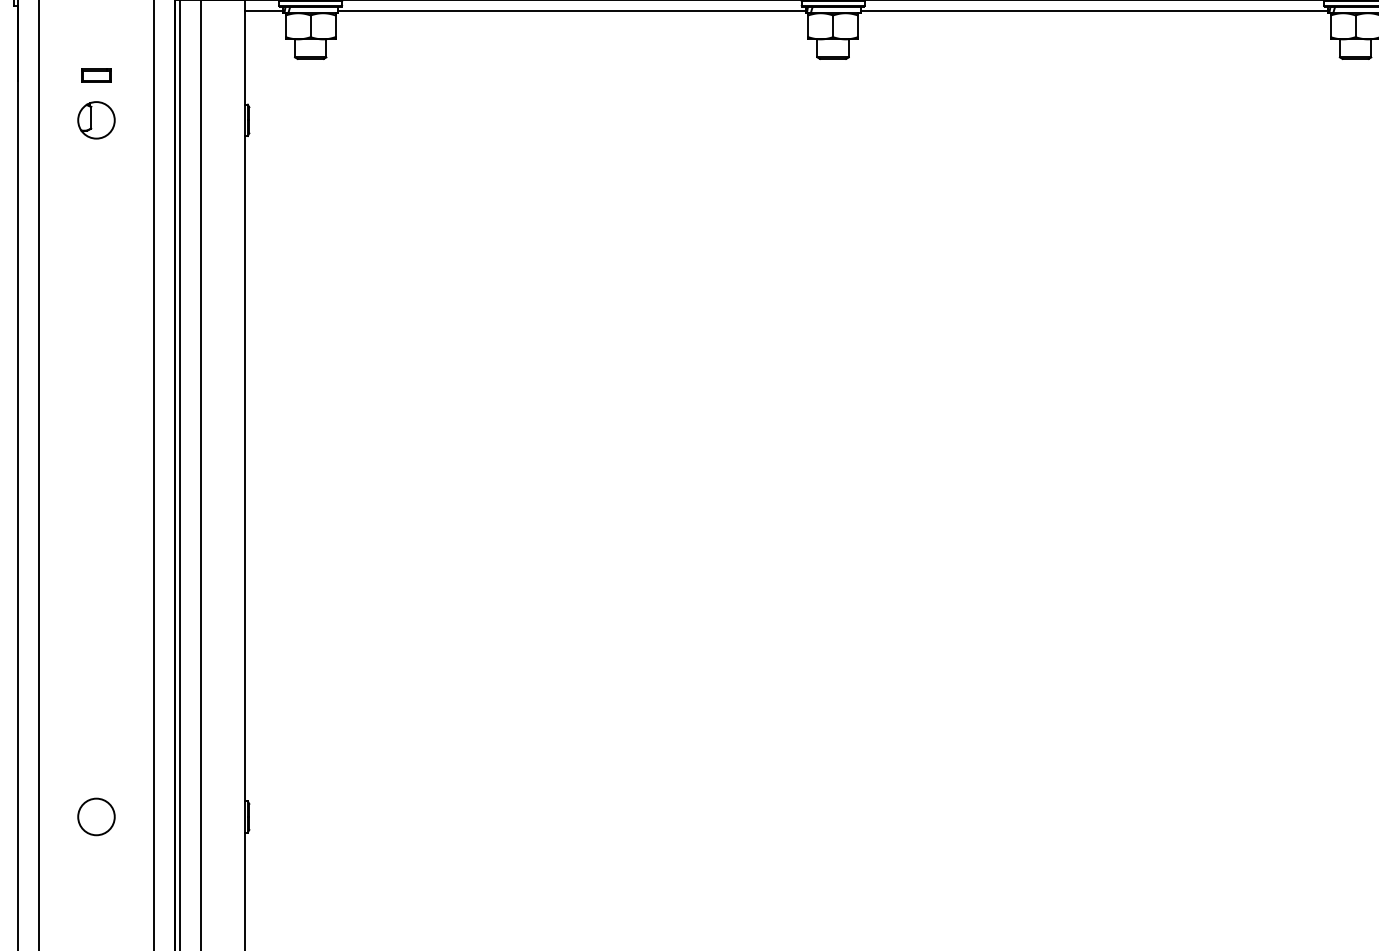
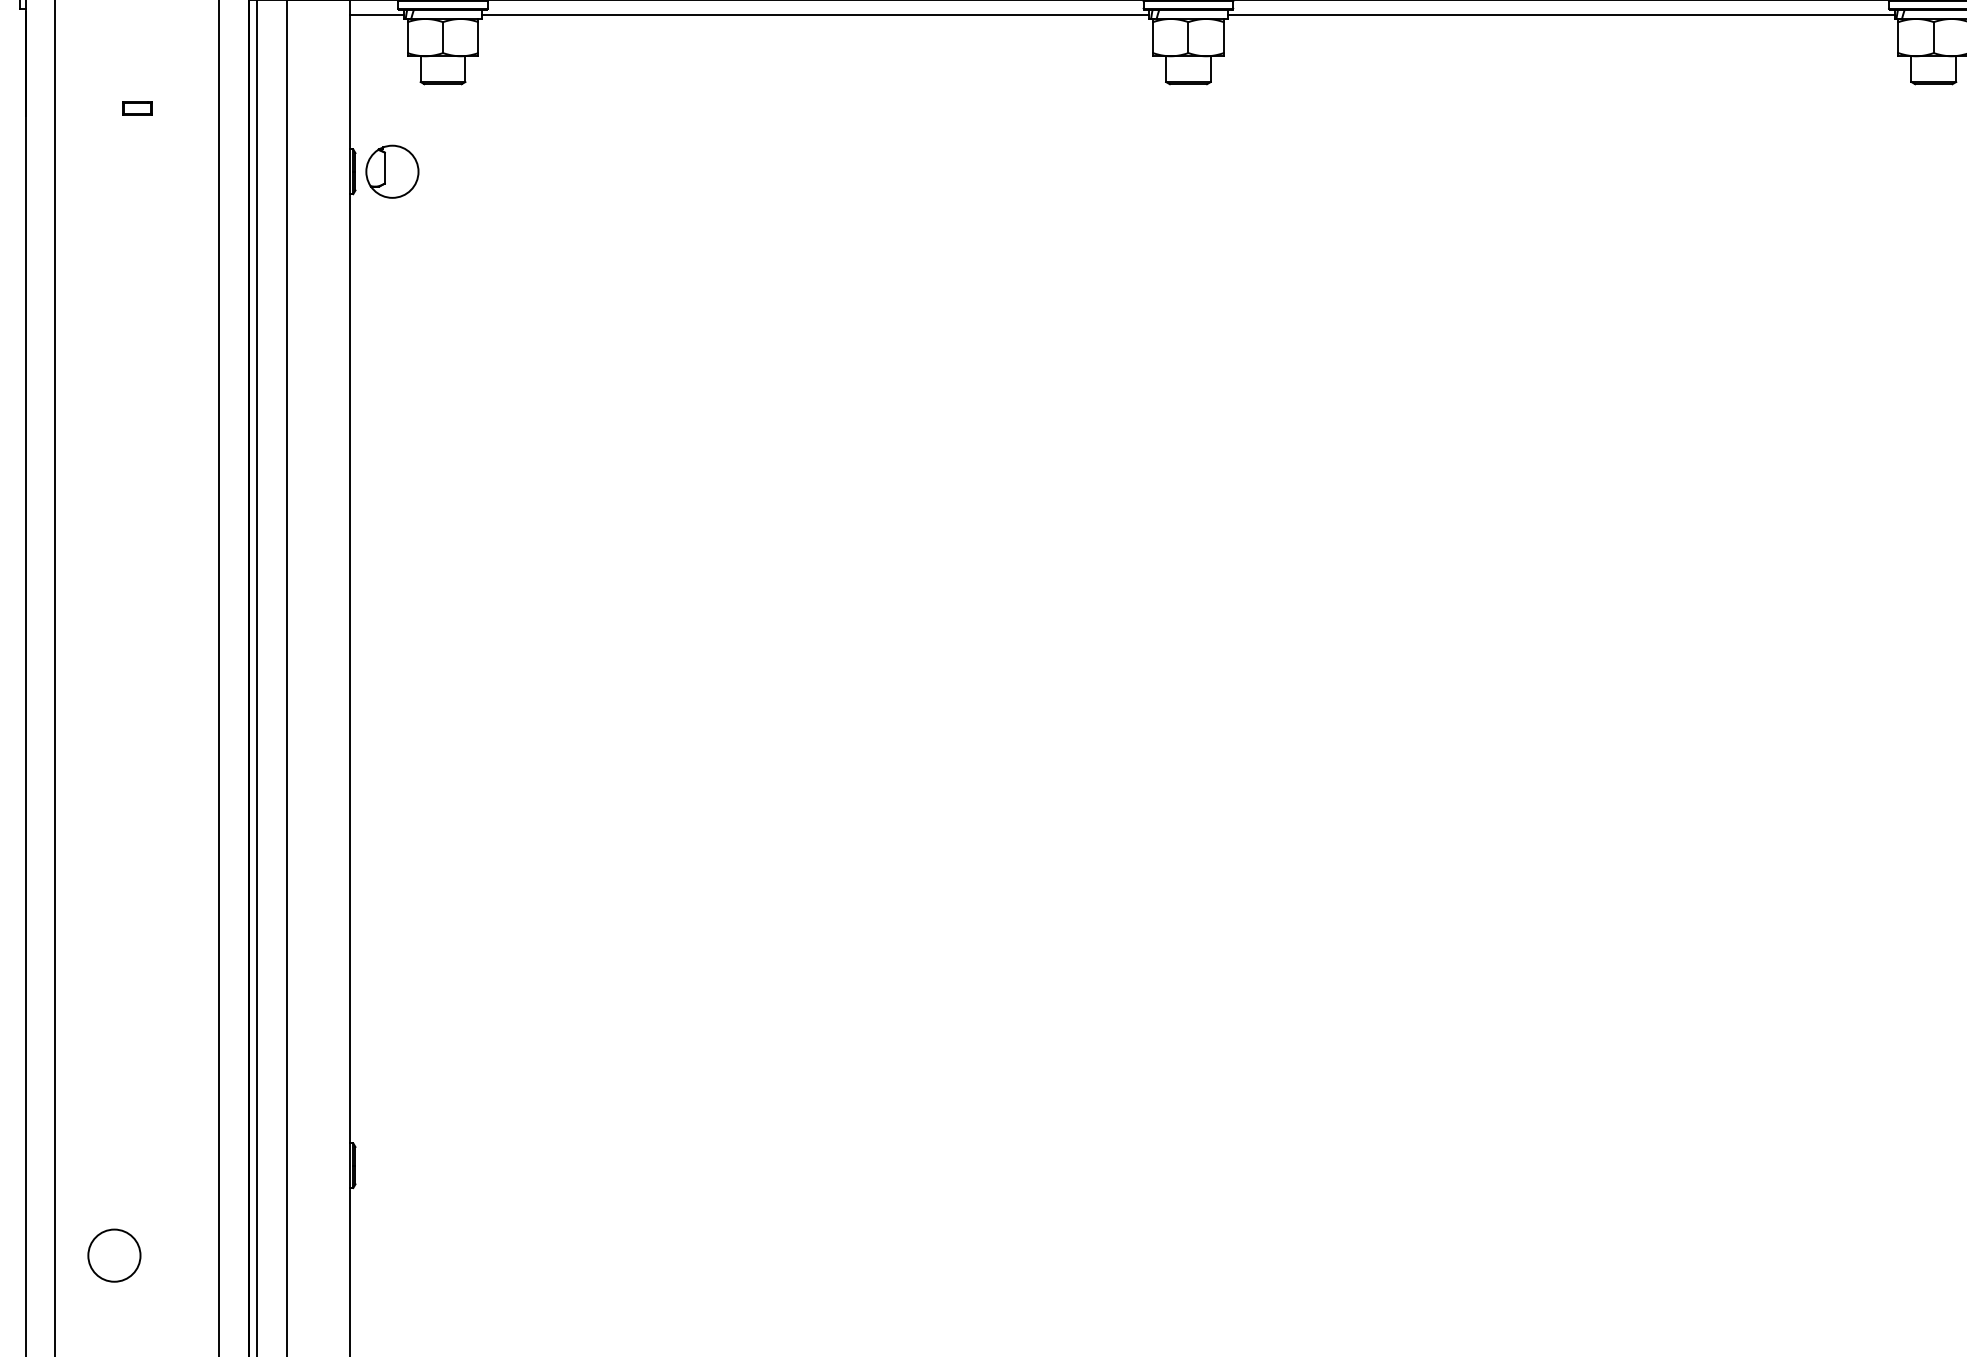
part: (96, 75) -> (137, 108), size x0.7
part: (96, 120) -> (392, 171), moved
circle: (96, 816) -> (114, 1255), moved

